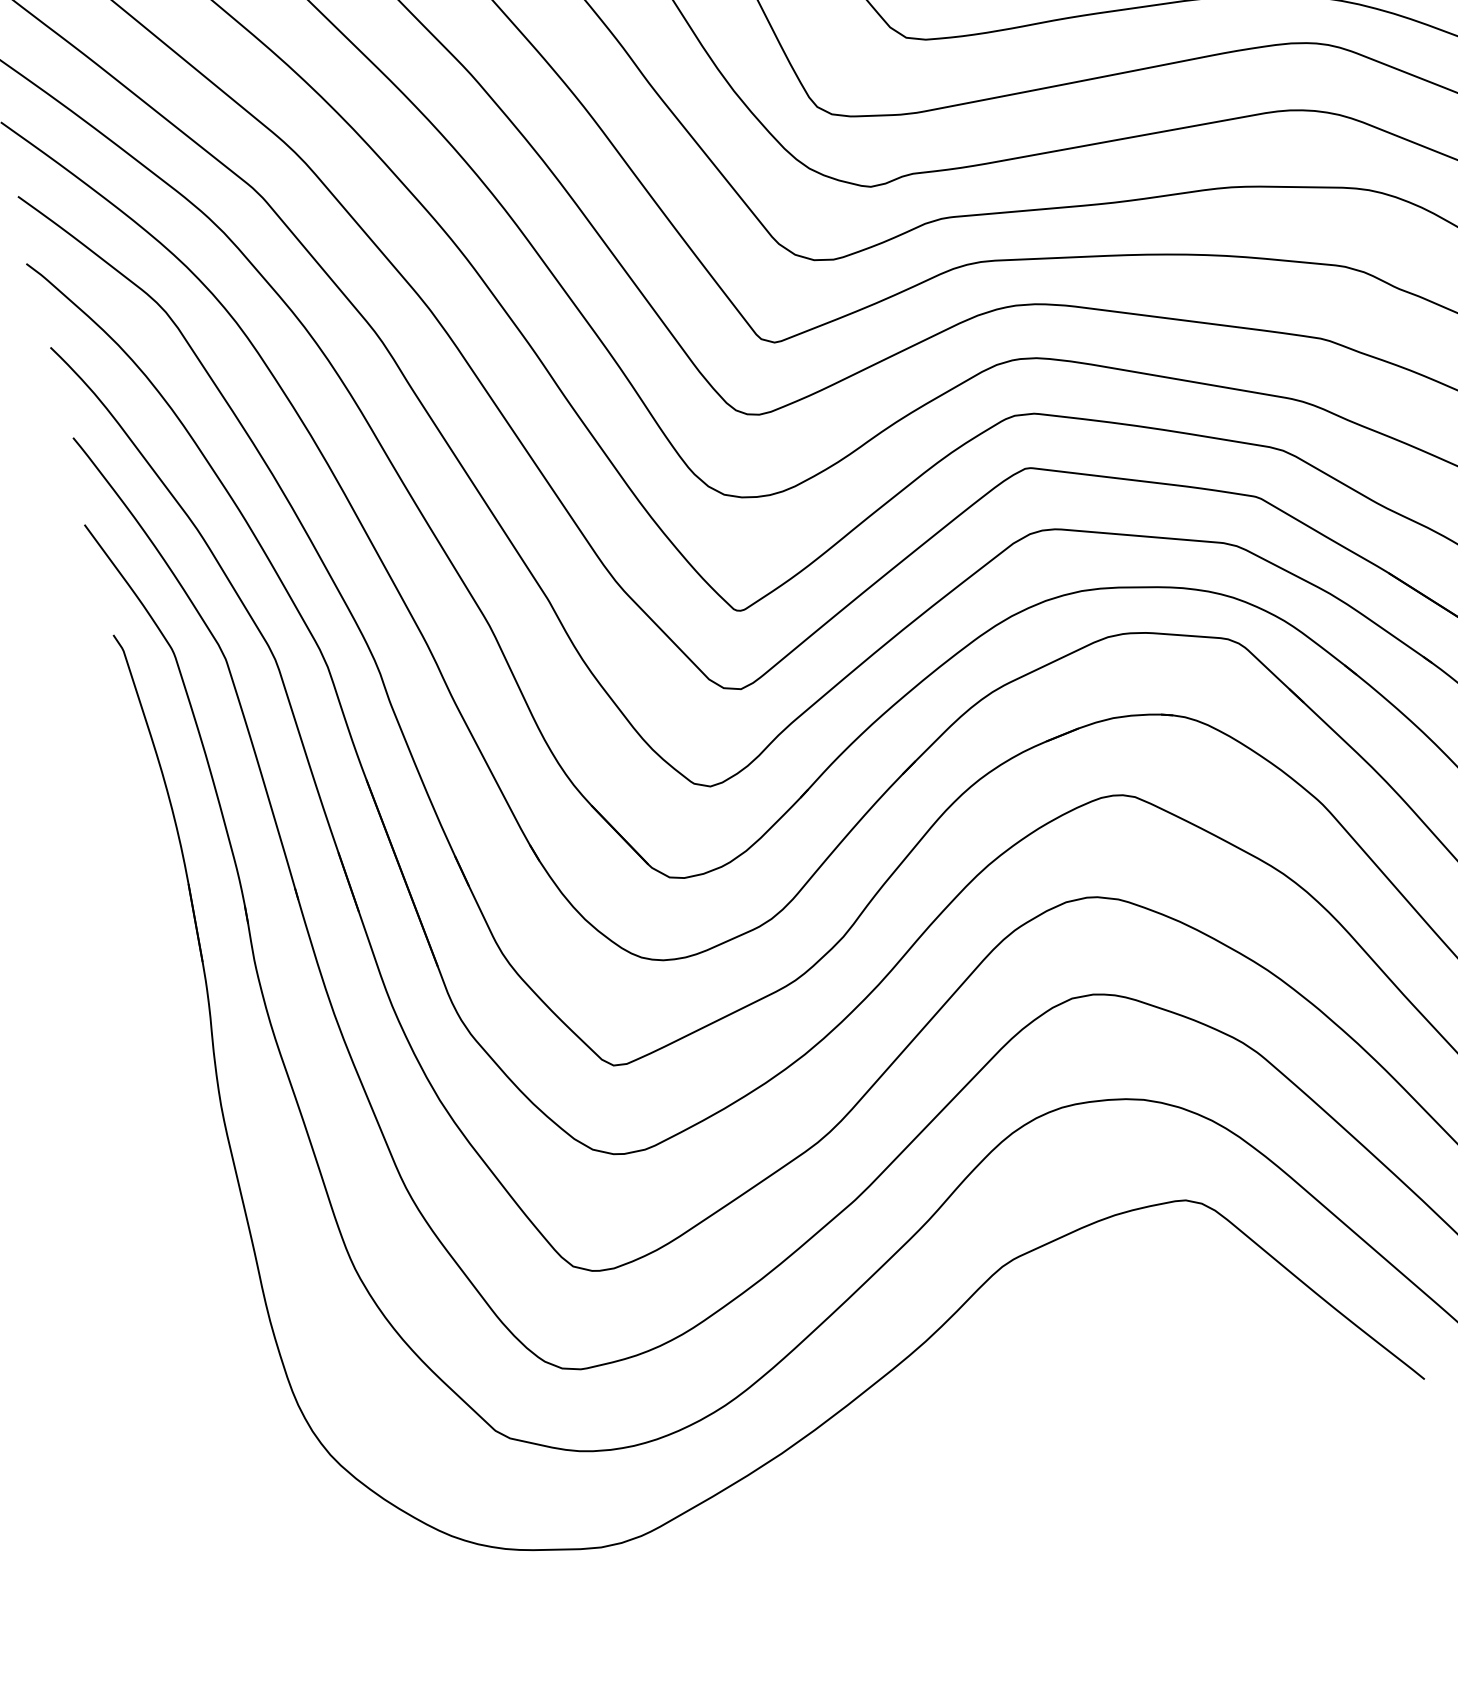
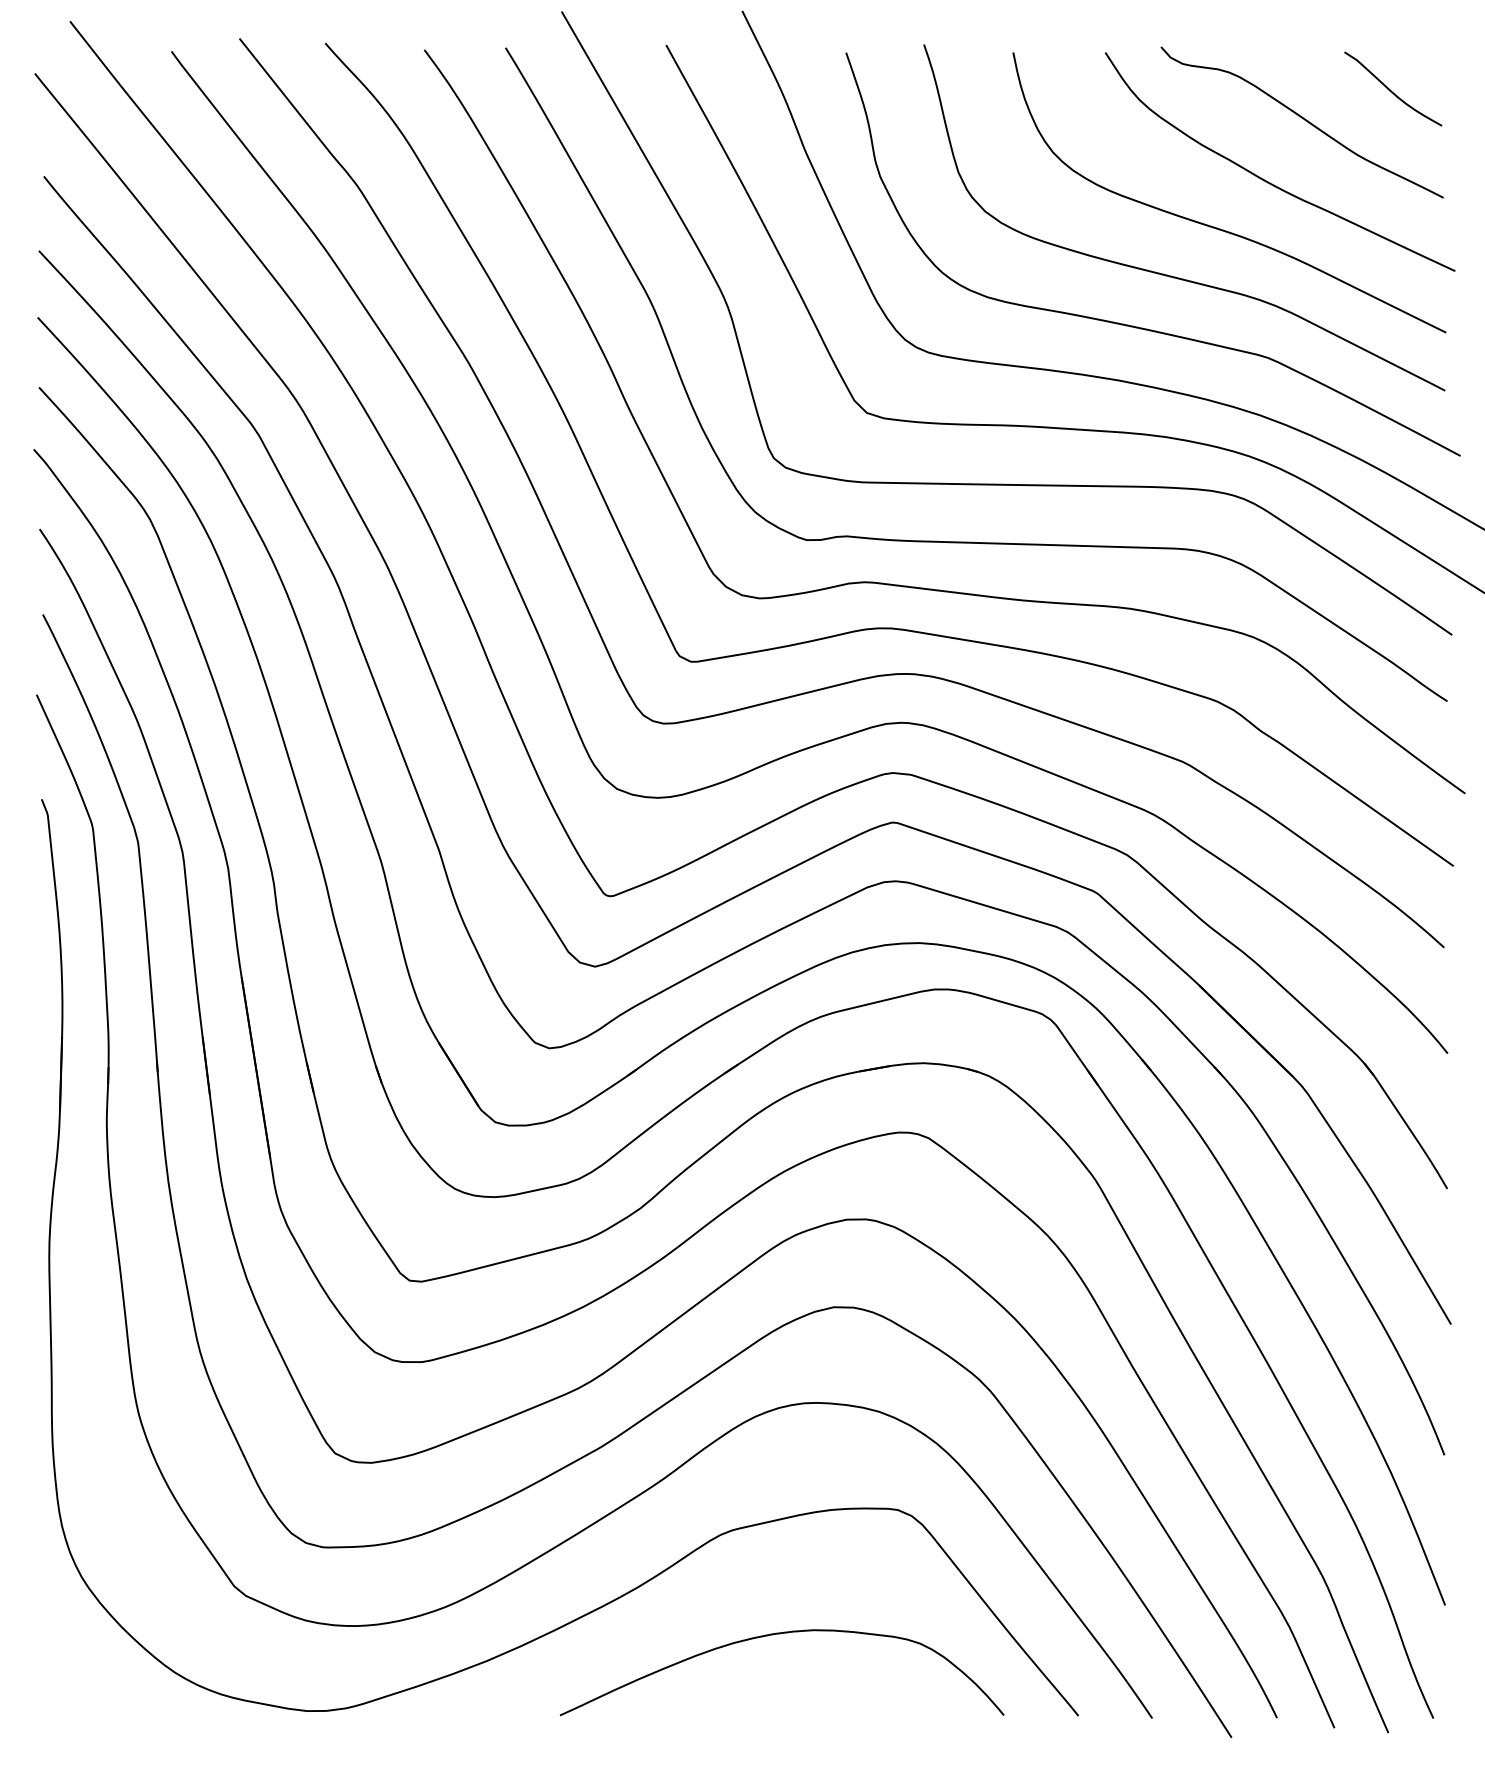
curve: (1088, 1359) -> (780, 1634), added

